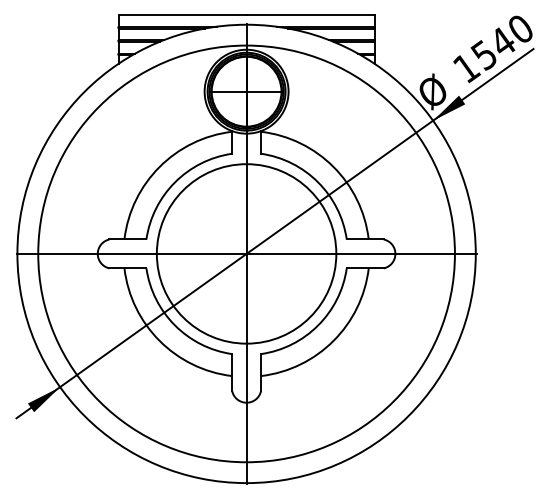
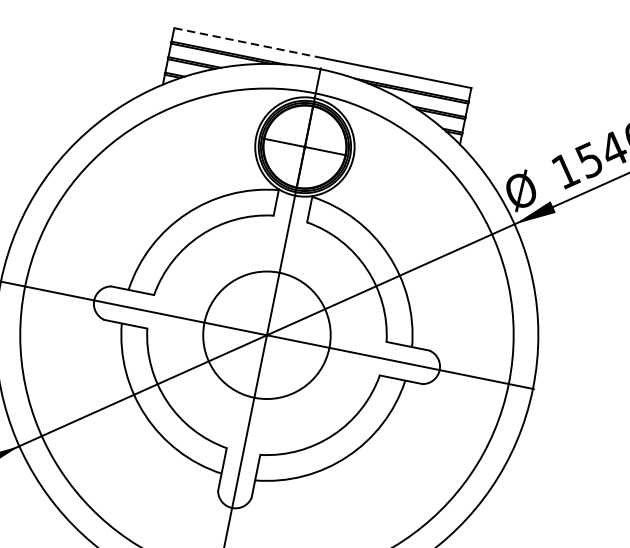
line: (182, 15) -> (248, 43), solid -> dashed
circle: (246, 253) -> (266, 334), size x0.6

